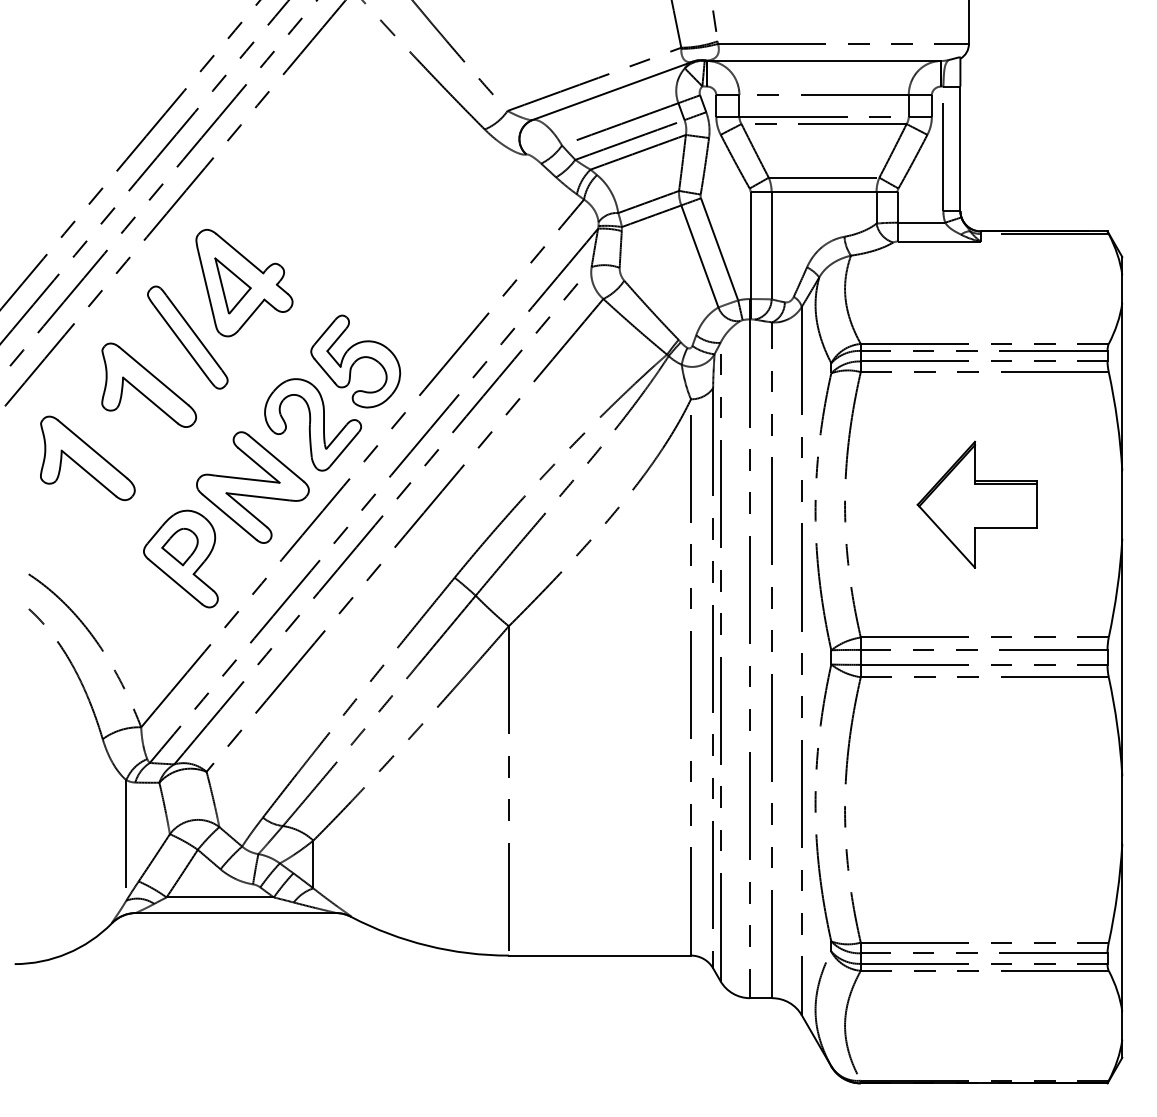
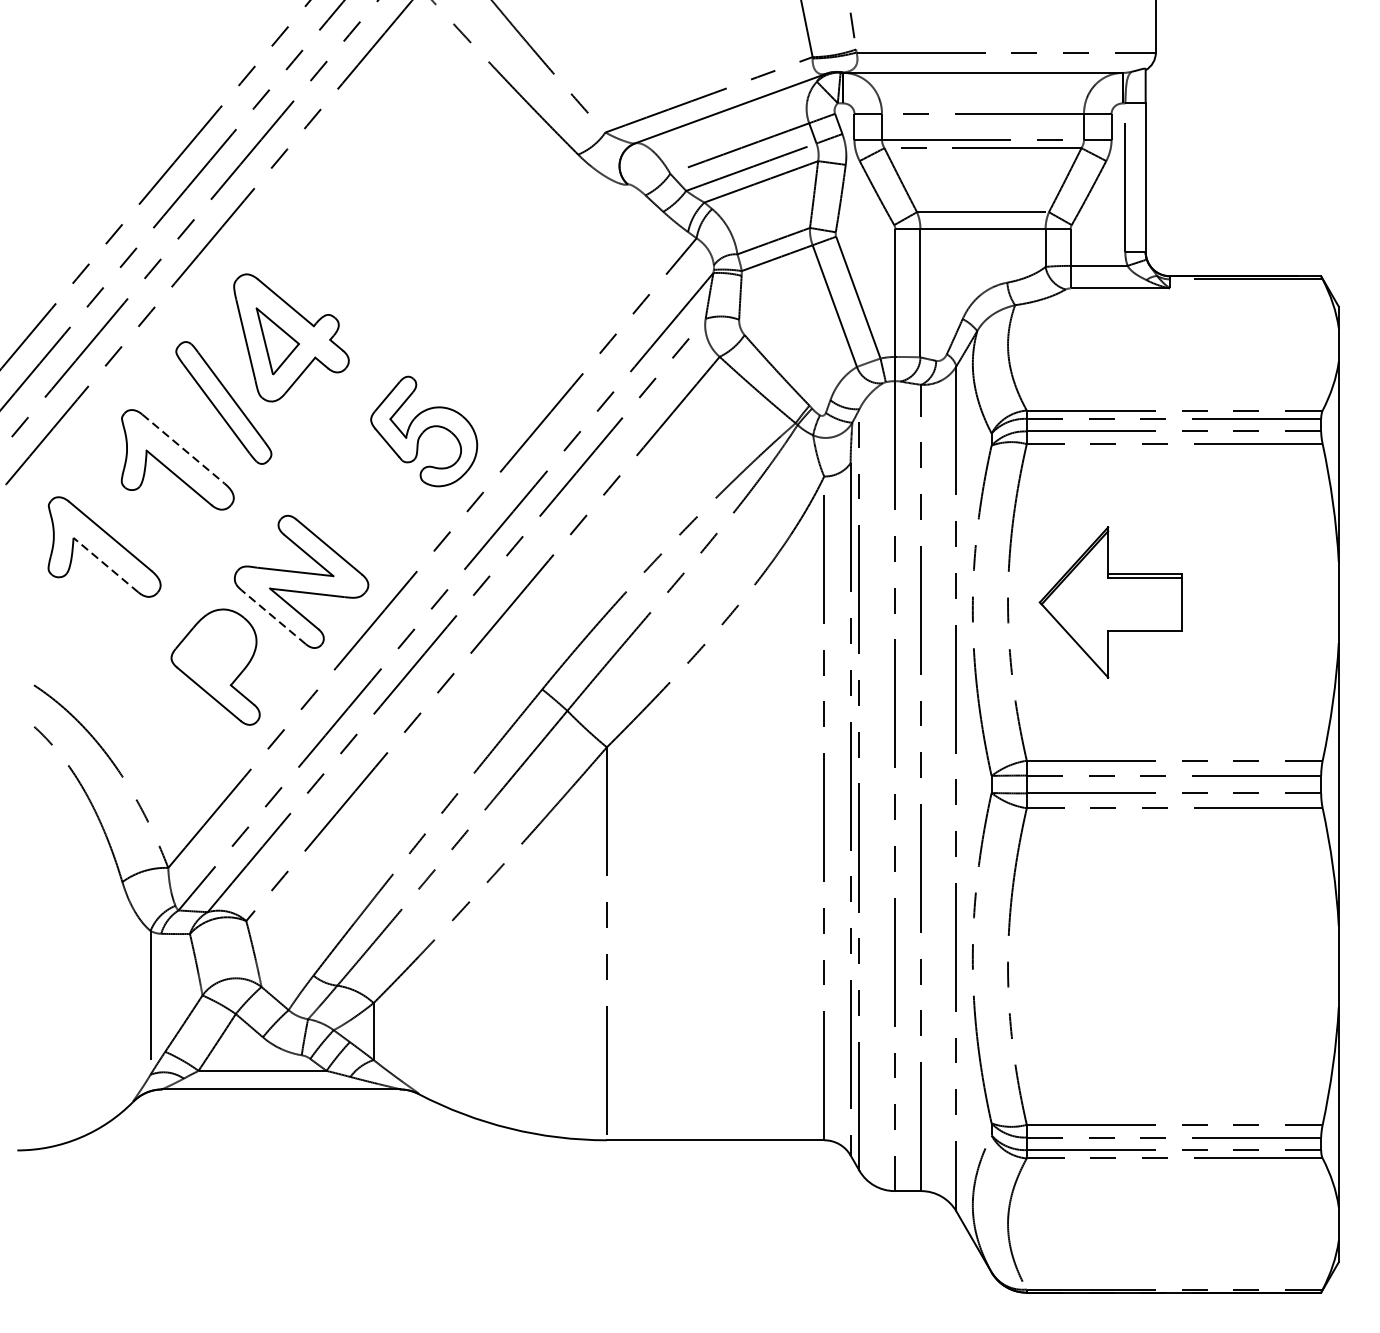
line: (153, 376) -> (182, 449), solid -> dashed
part: (312, 424) -> (372, 506), removed
line: (88, 473) -> (105, 565), solid -> dashed
part: (976, 504) -> (1109, 602), moved
line: (229, 517) -> (273, 617), solid -> dashed
part: (179, 547) -> (213, 653), removed

